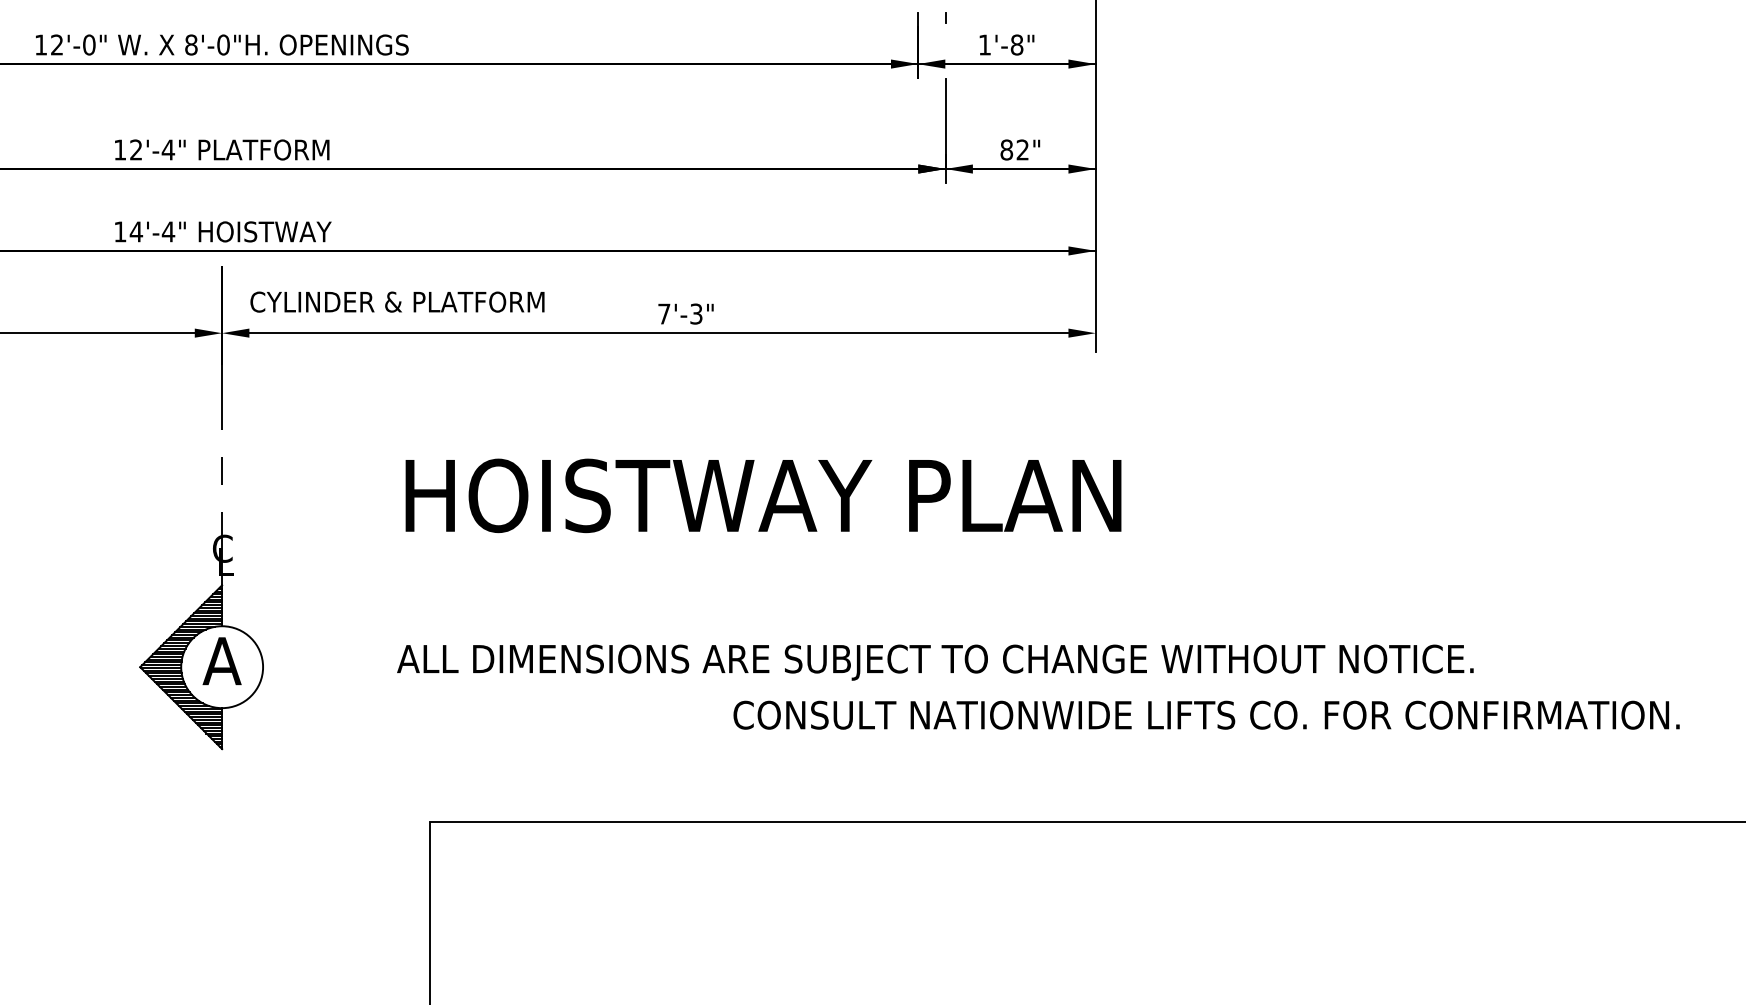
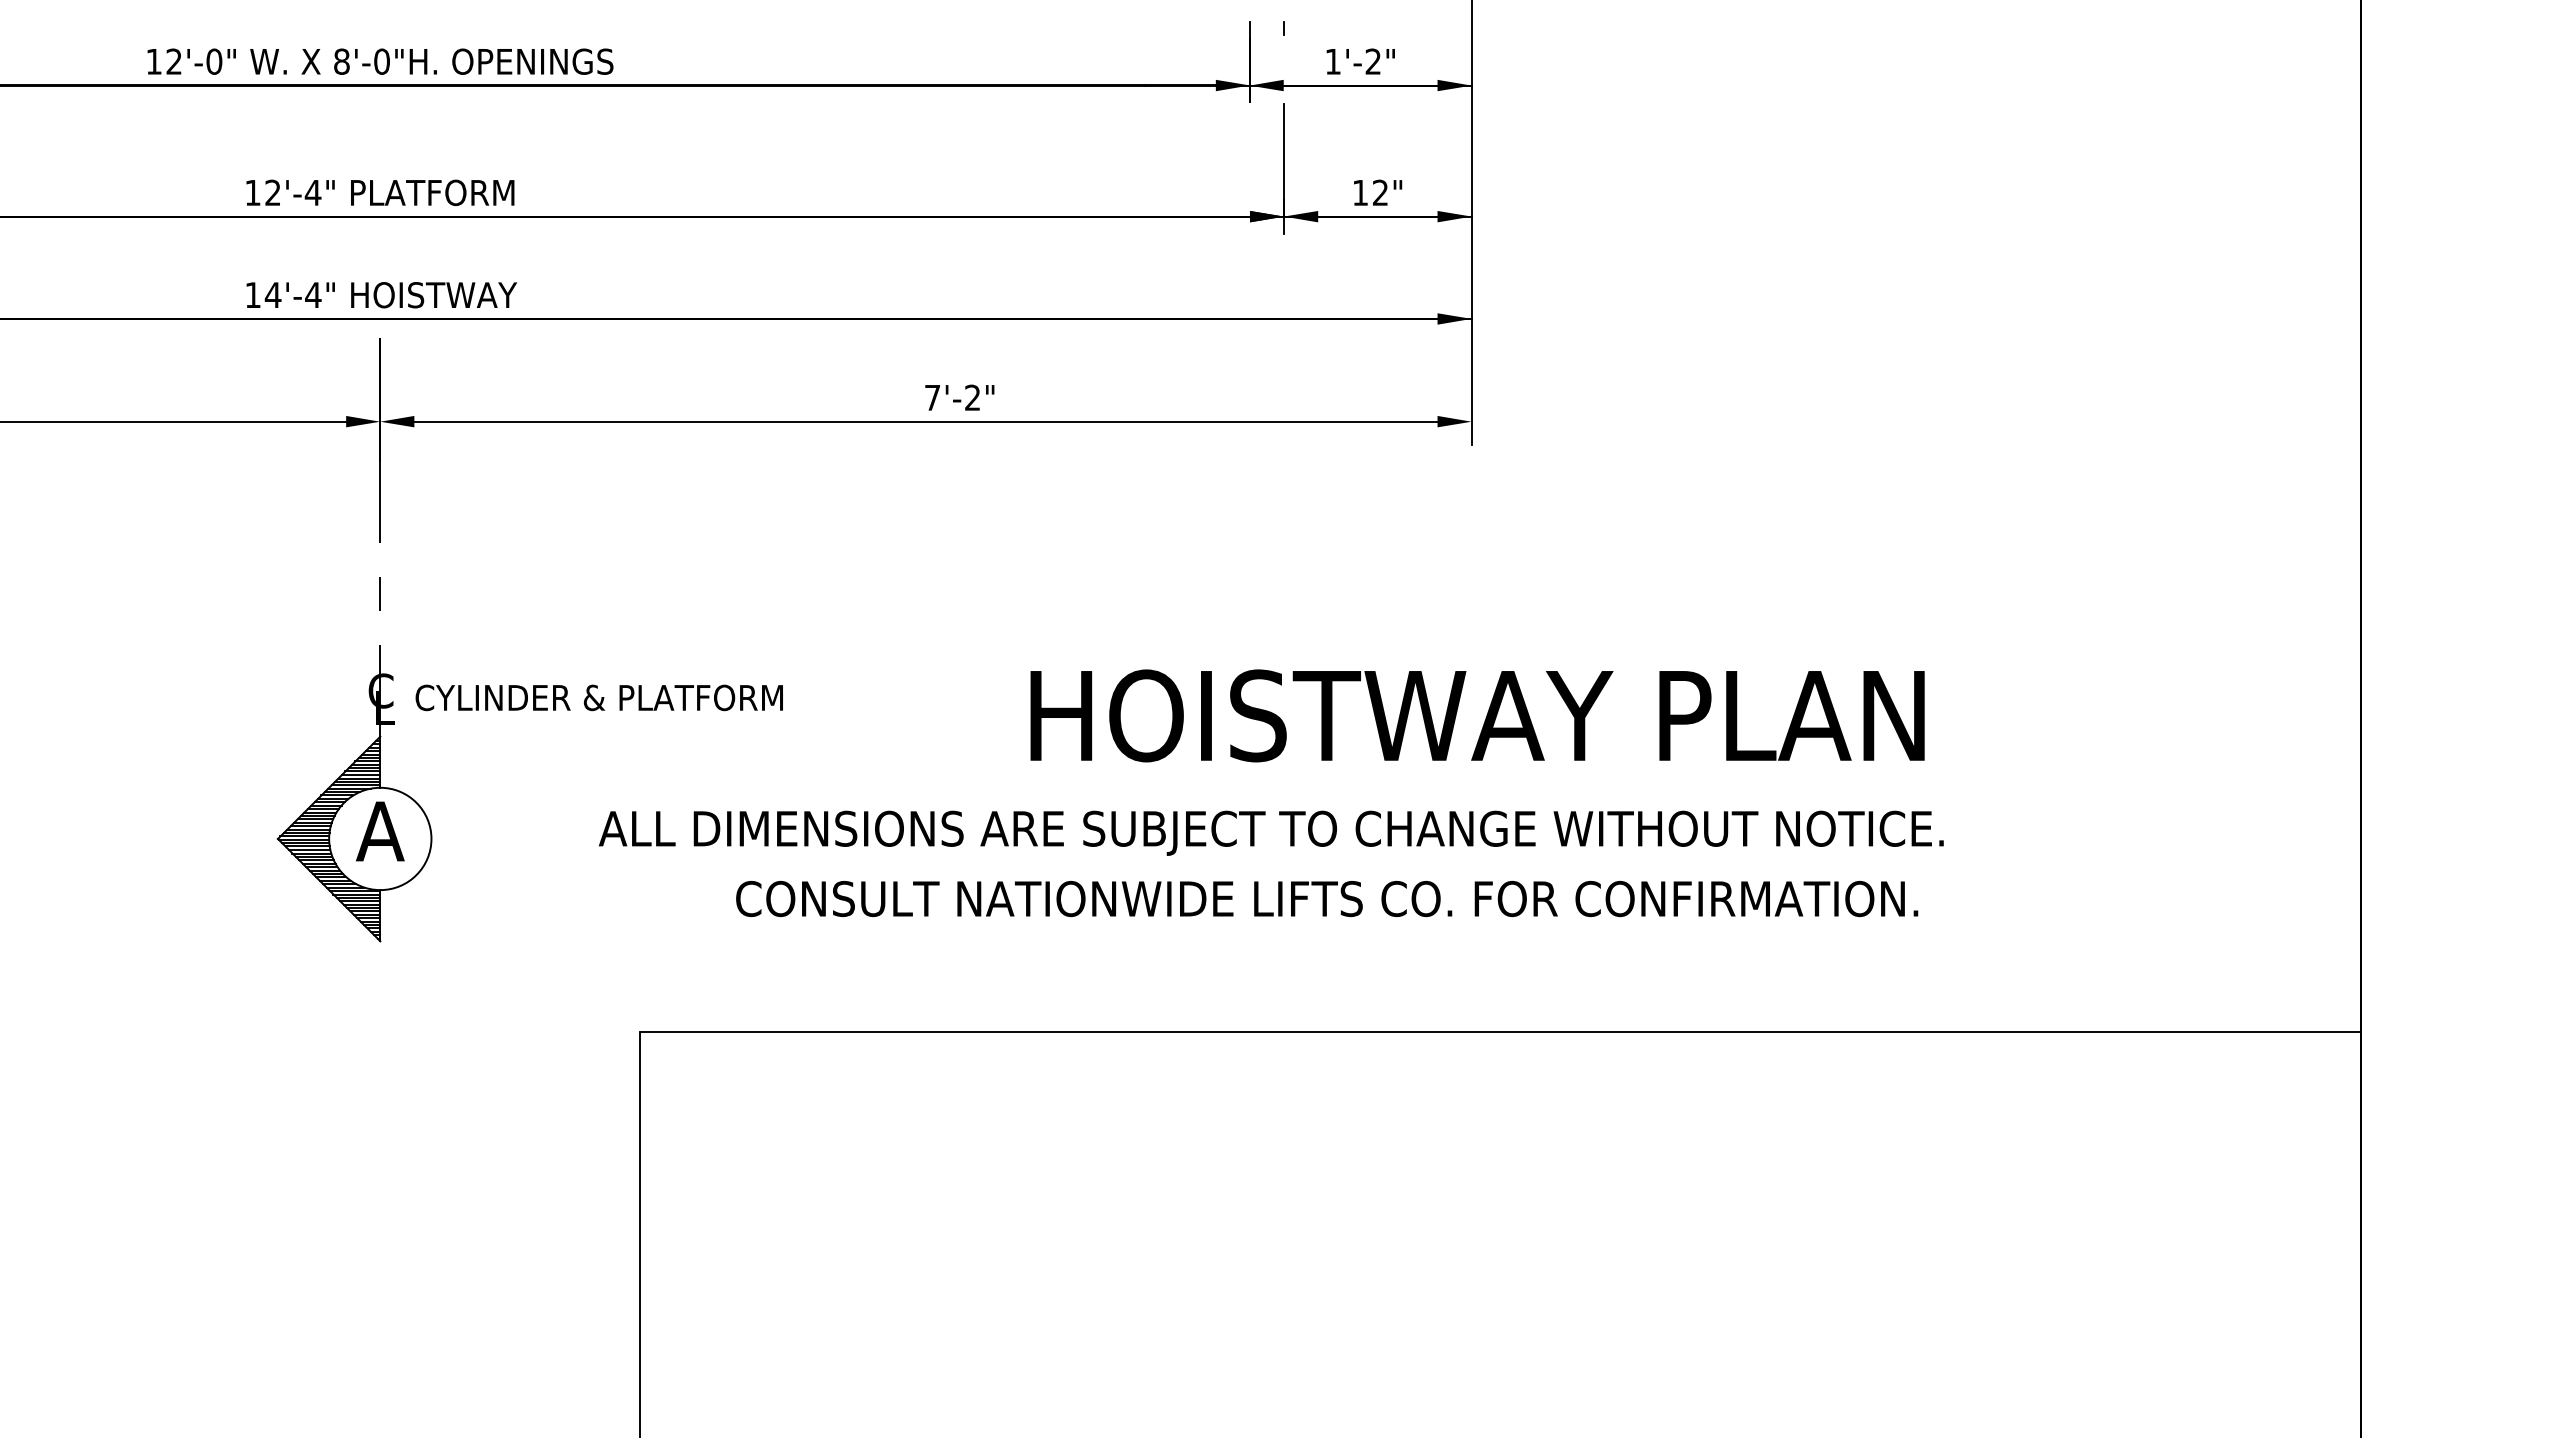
text: (1017, 44) -> (1373, 61), 1'-8" -> 1'-2"
text: (1006, 149) -> (1360, 192), 82" -> 12"
text: (396, 301) -> (598, 697), moved
text: (696, 314) -> (972, 398), 7'-3" -> 7'-2"
text: (763, 495) -> (1477, 715), moved
text: (1206, 714) -> (1327, 898), moved

